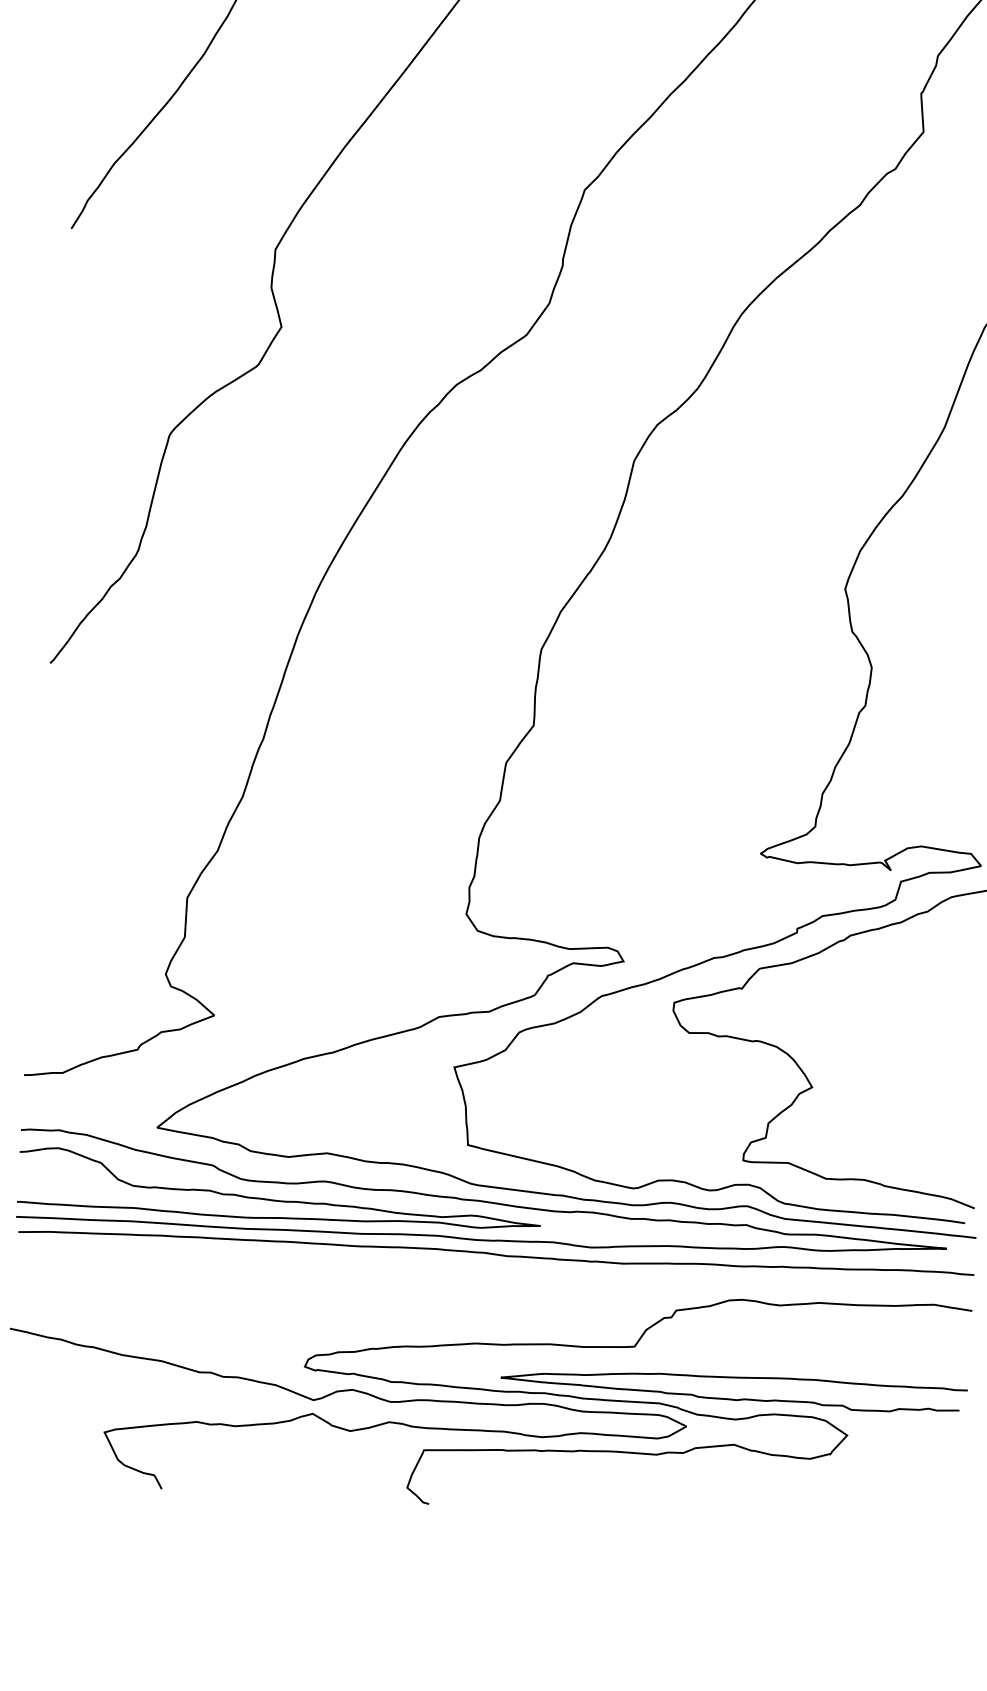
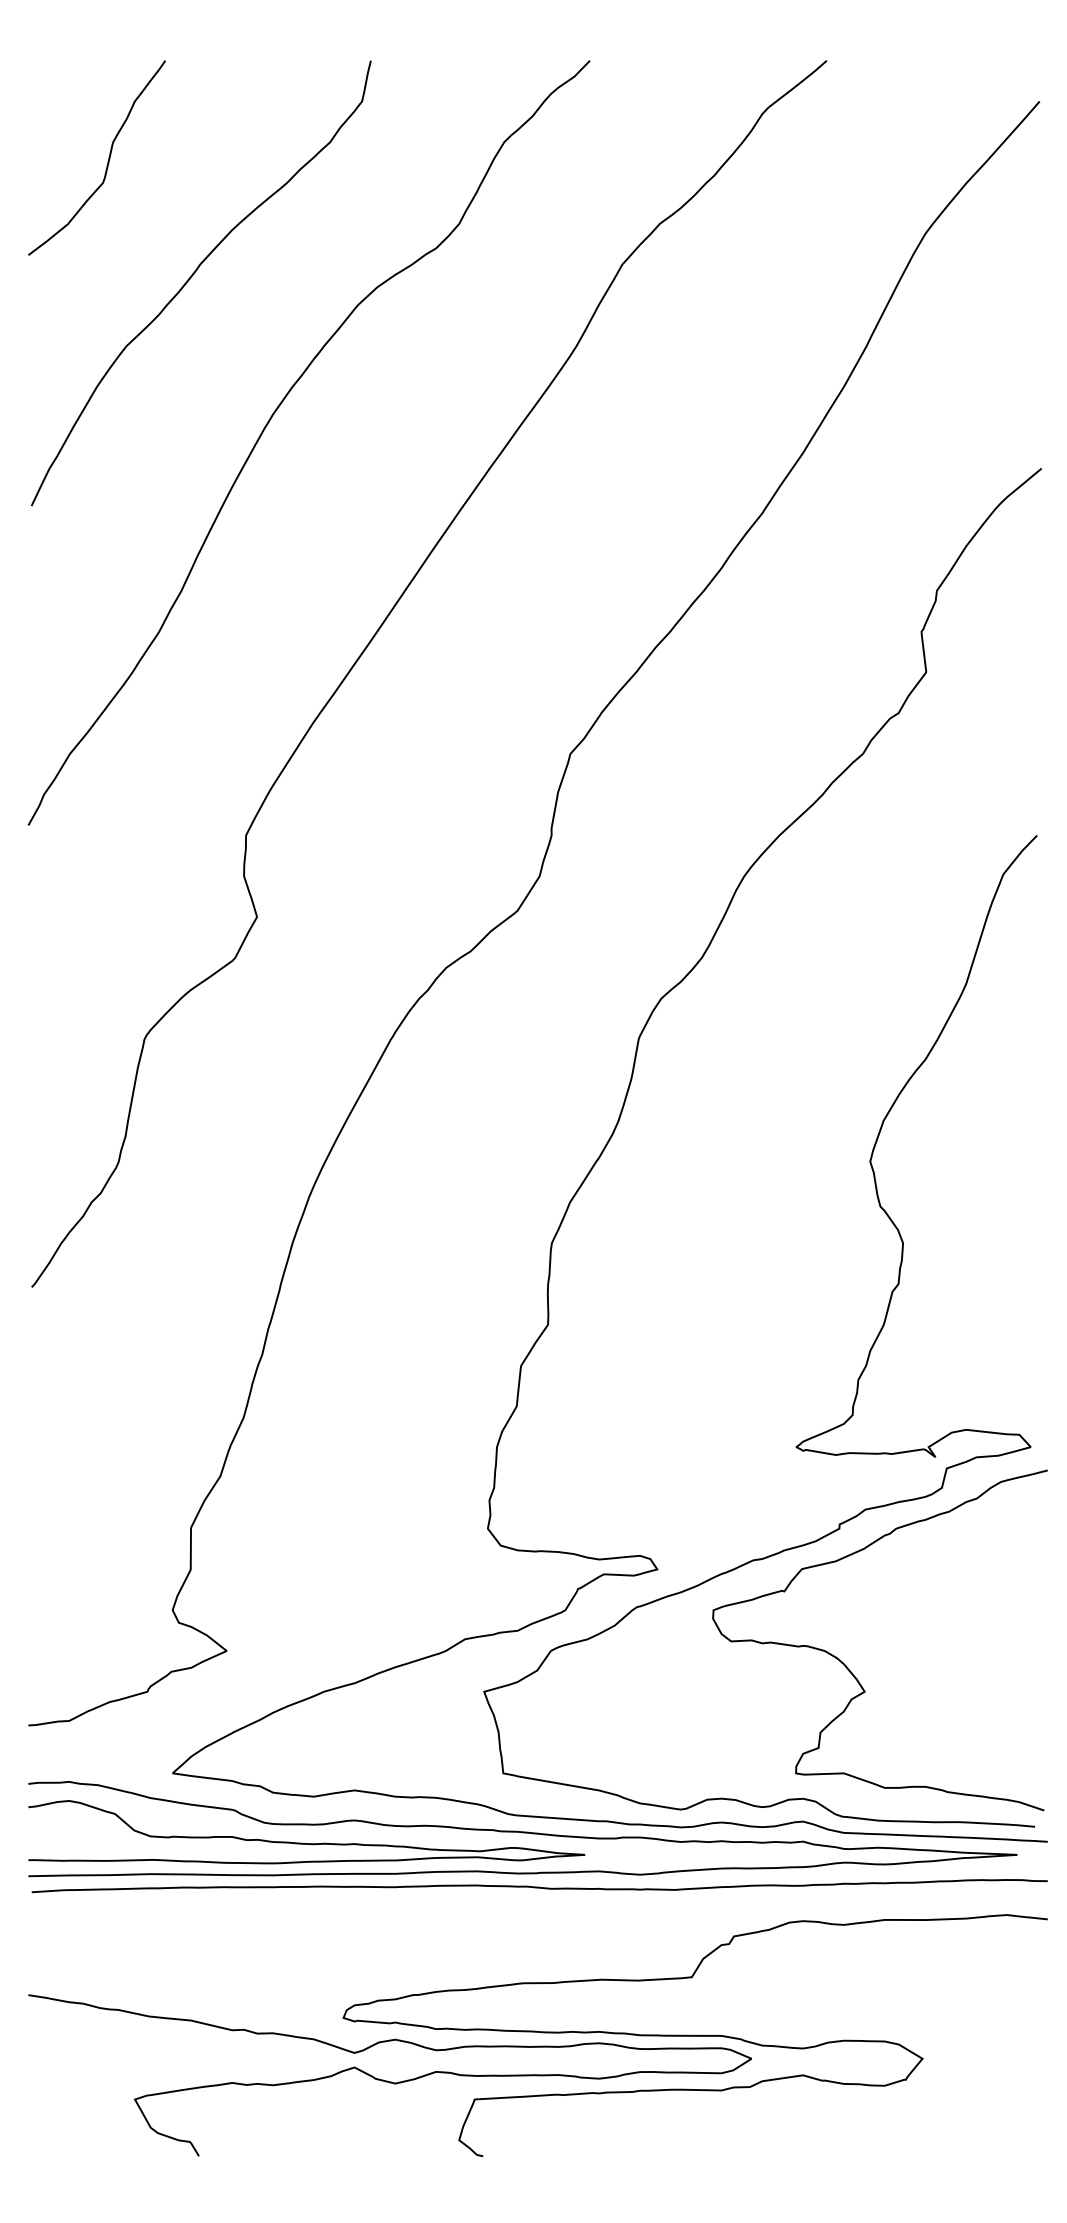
curve: (733, 1398) -> (799, 2026), removed

